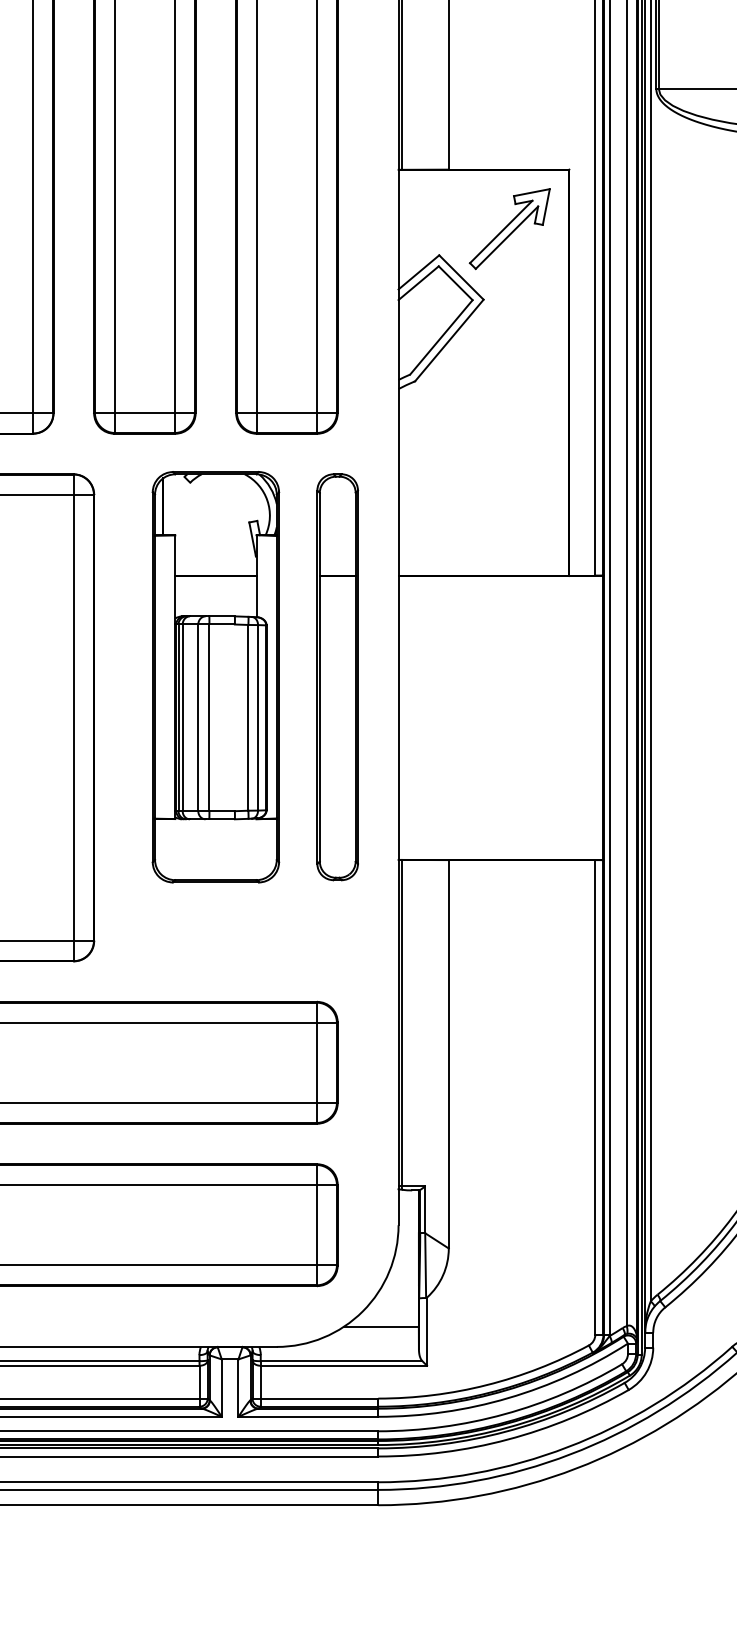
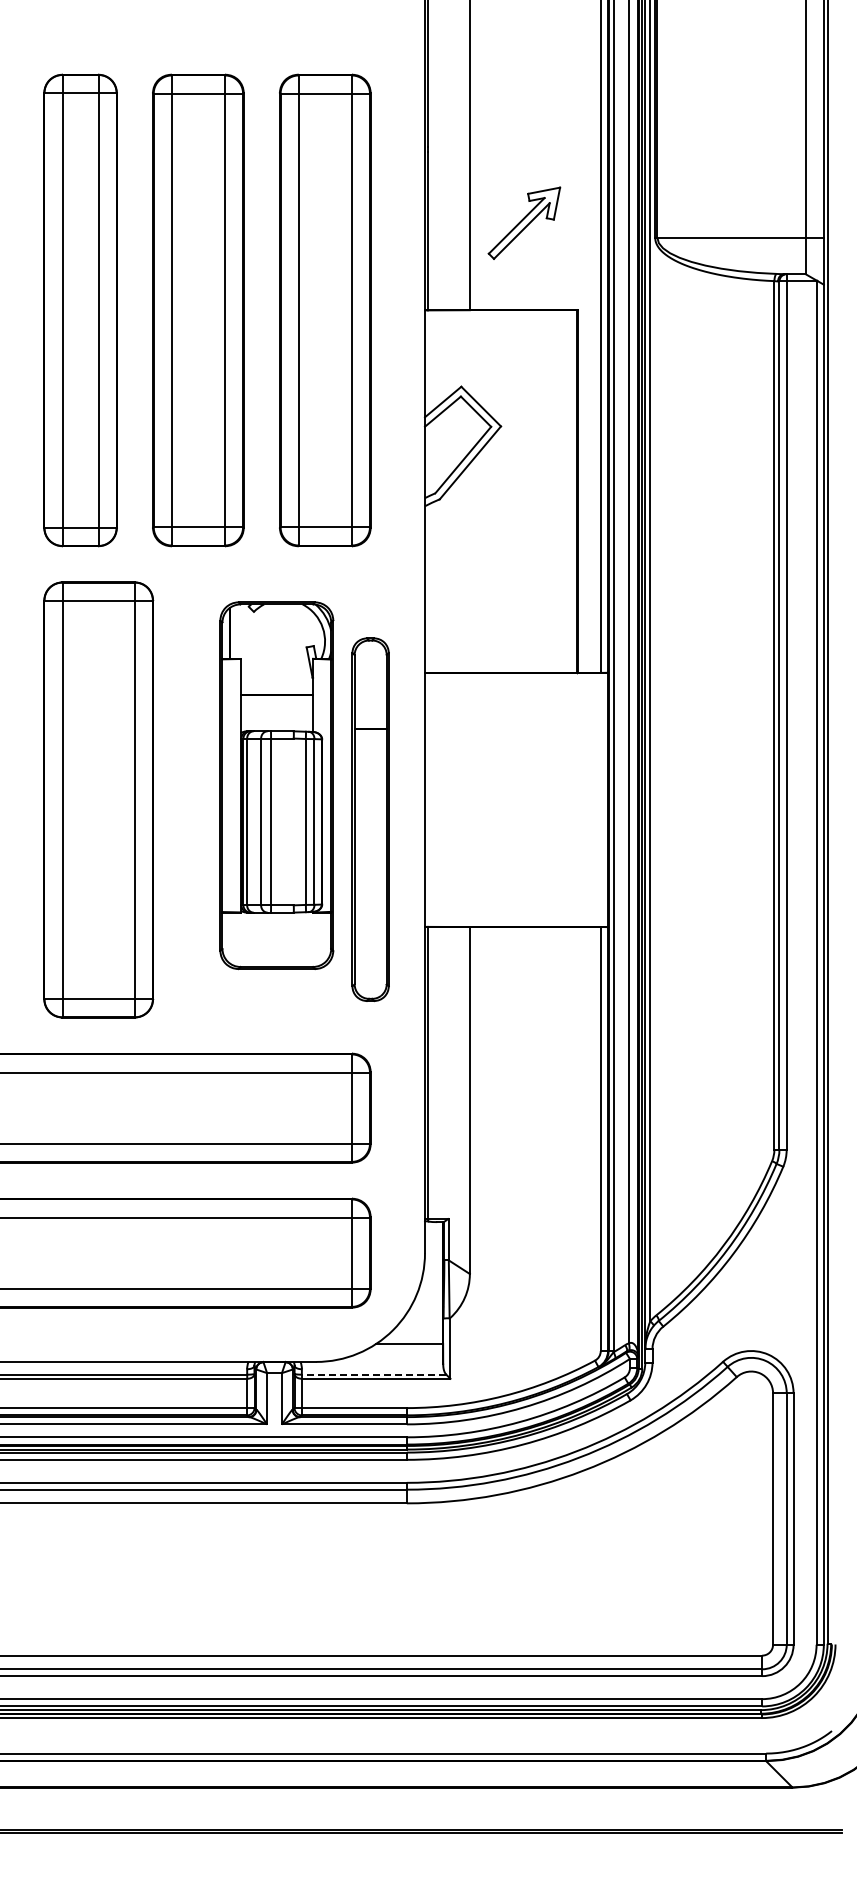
part: (509, 228) -> (524, 222), moved
part: (215, 677) -> (276, 785), moved
part: (337, 677) -> (370, 819), moved
line: (340, 1360) -> (373, 1374), solid -> dashed

